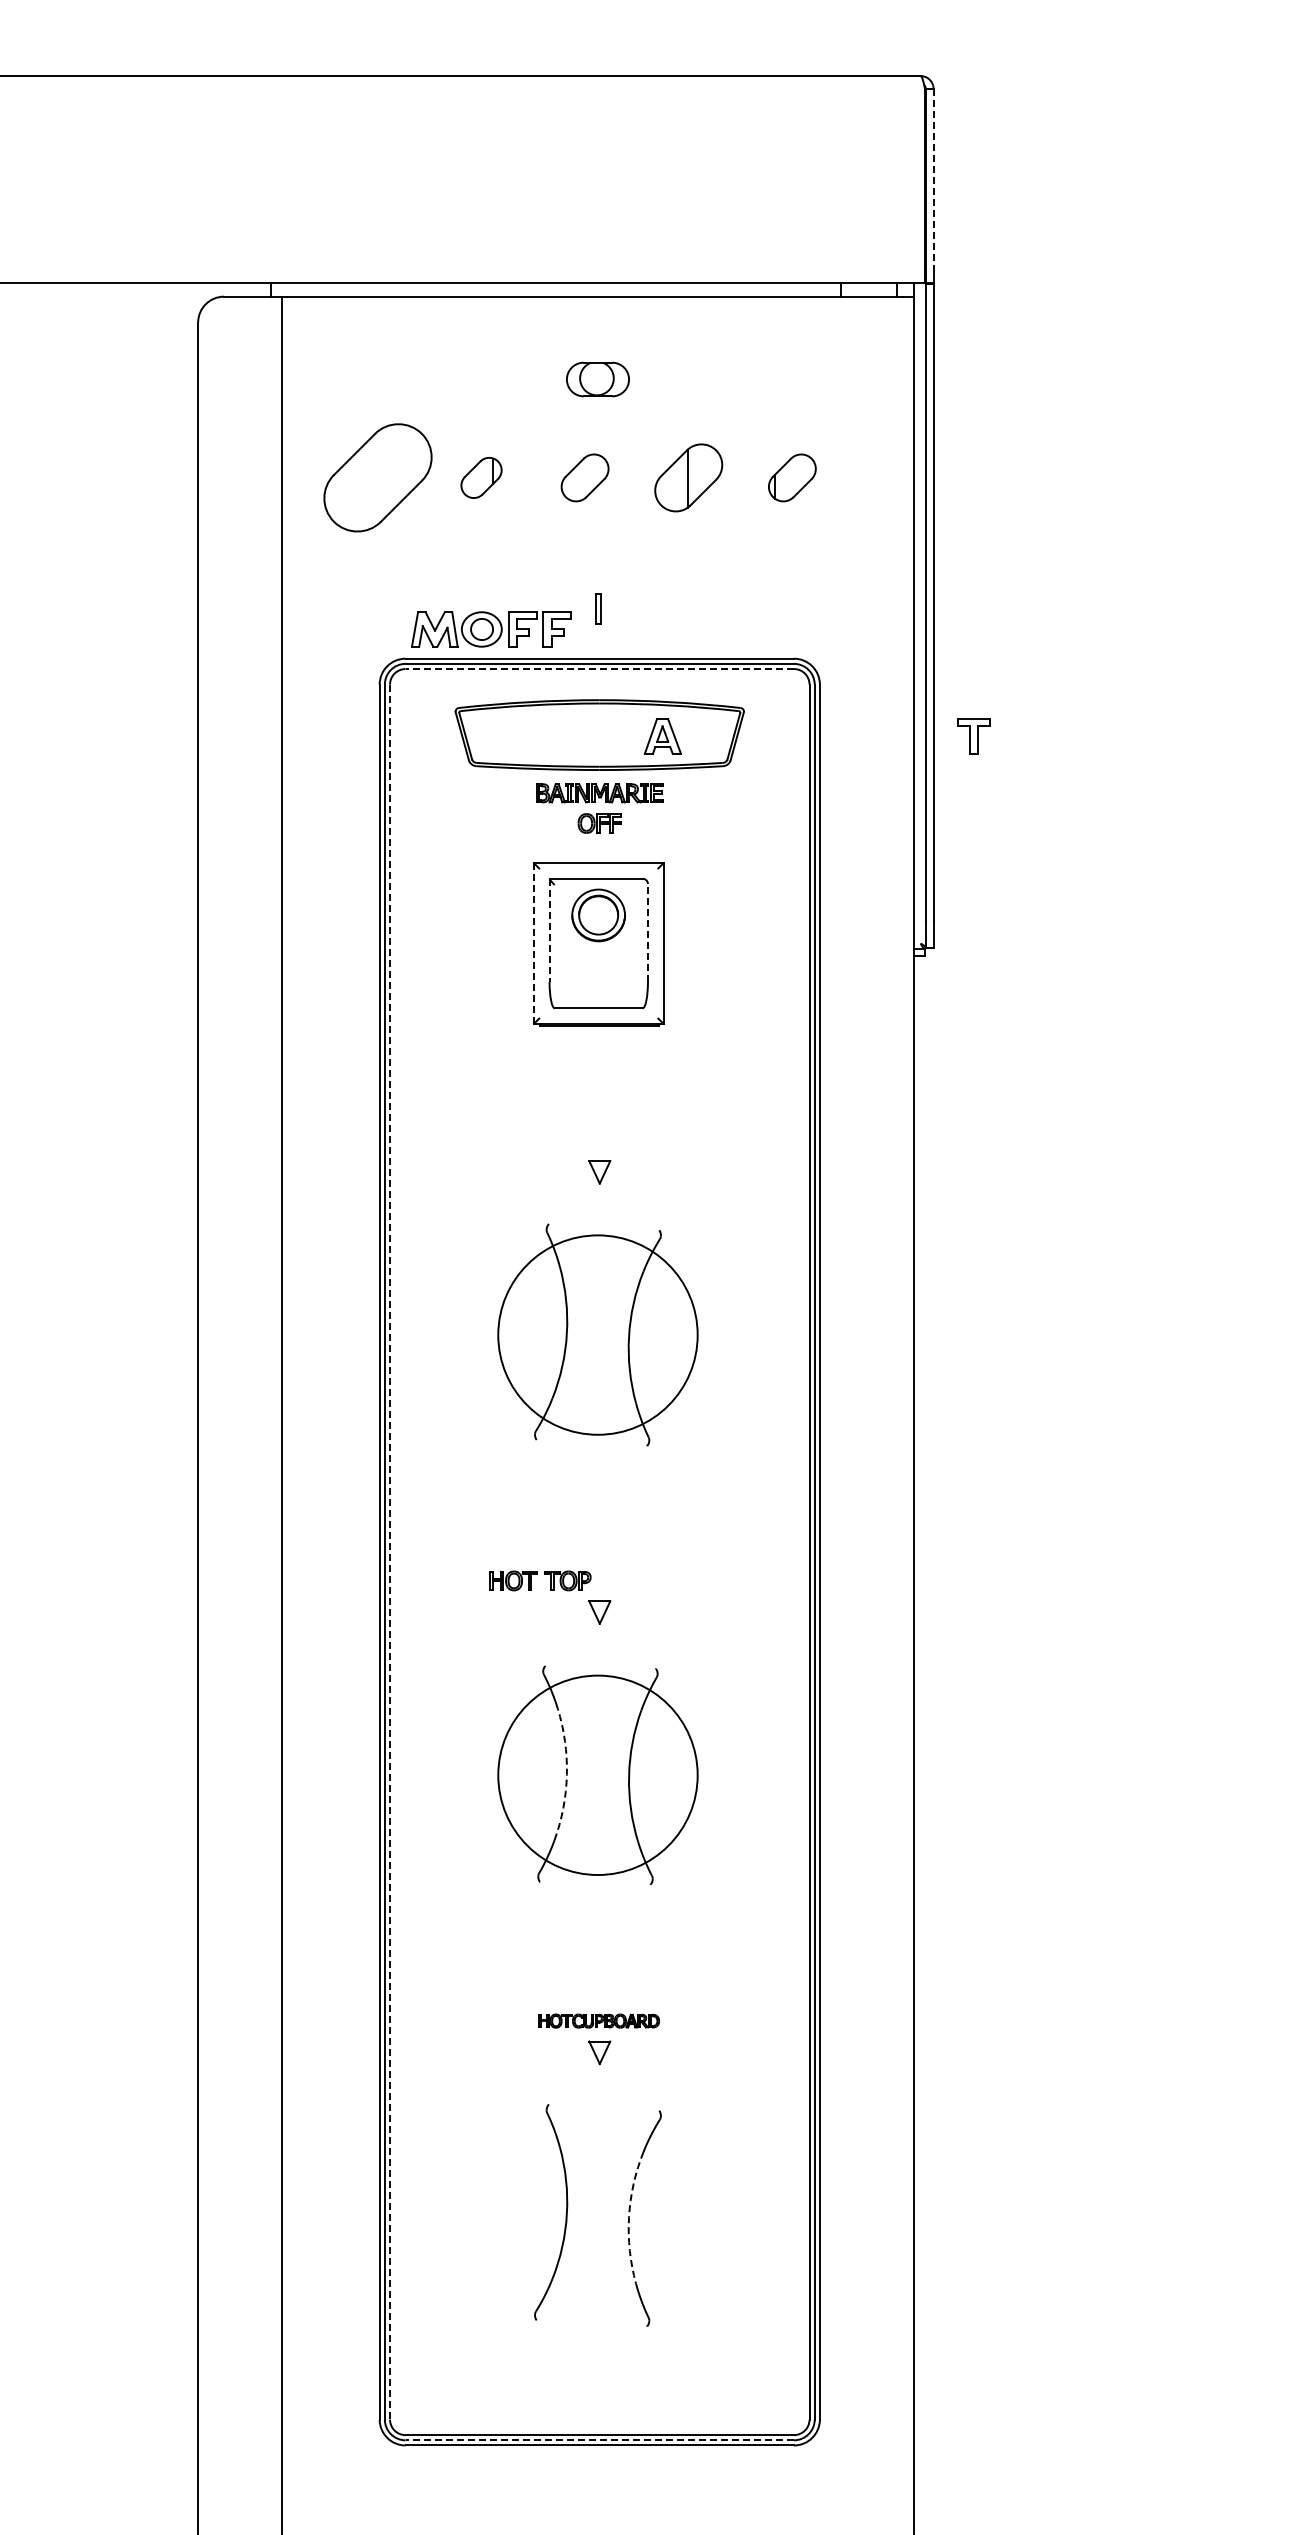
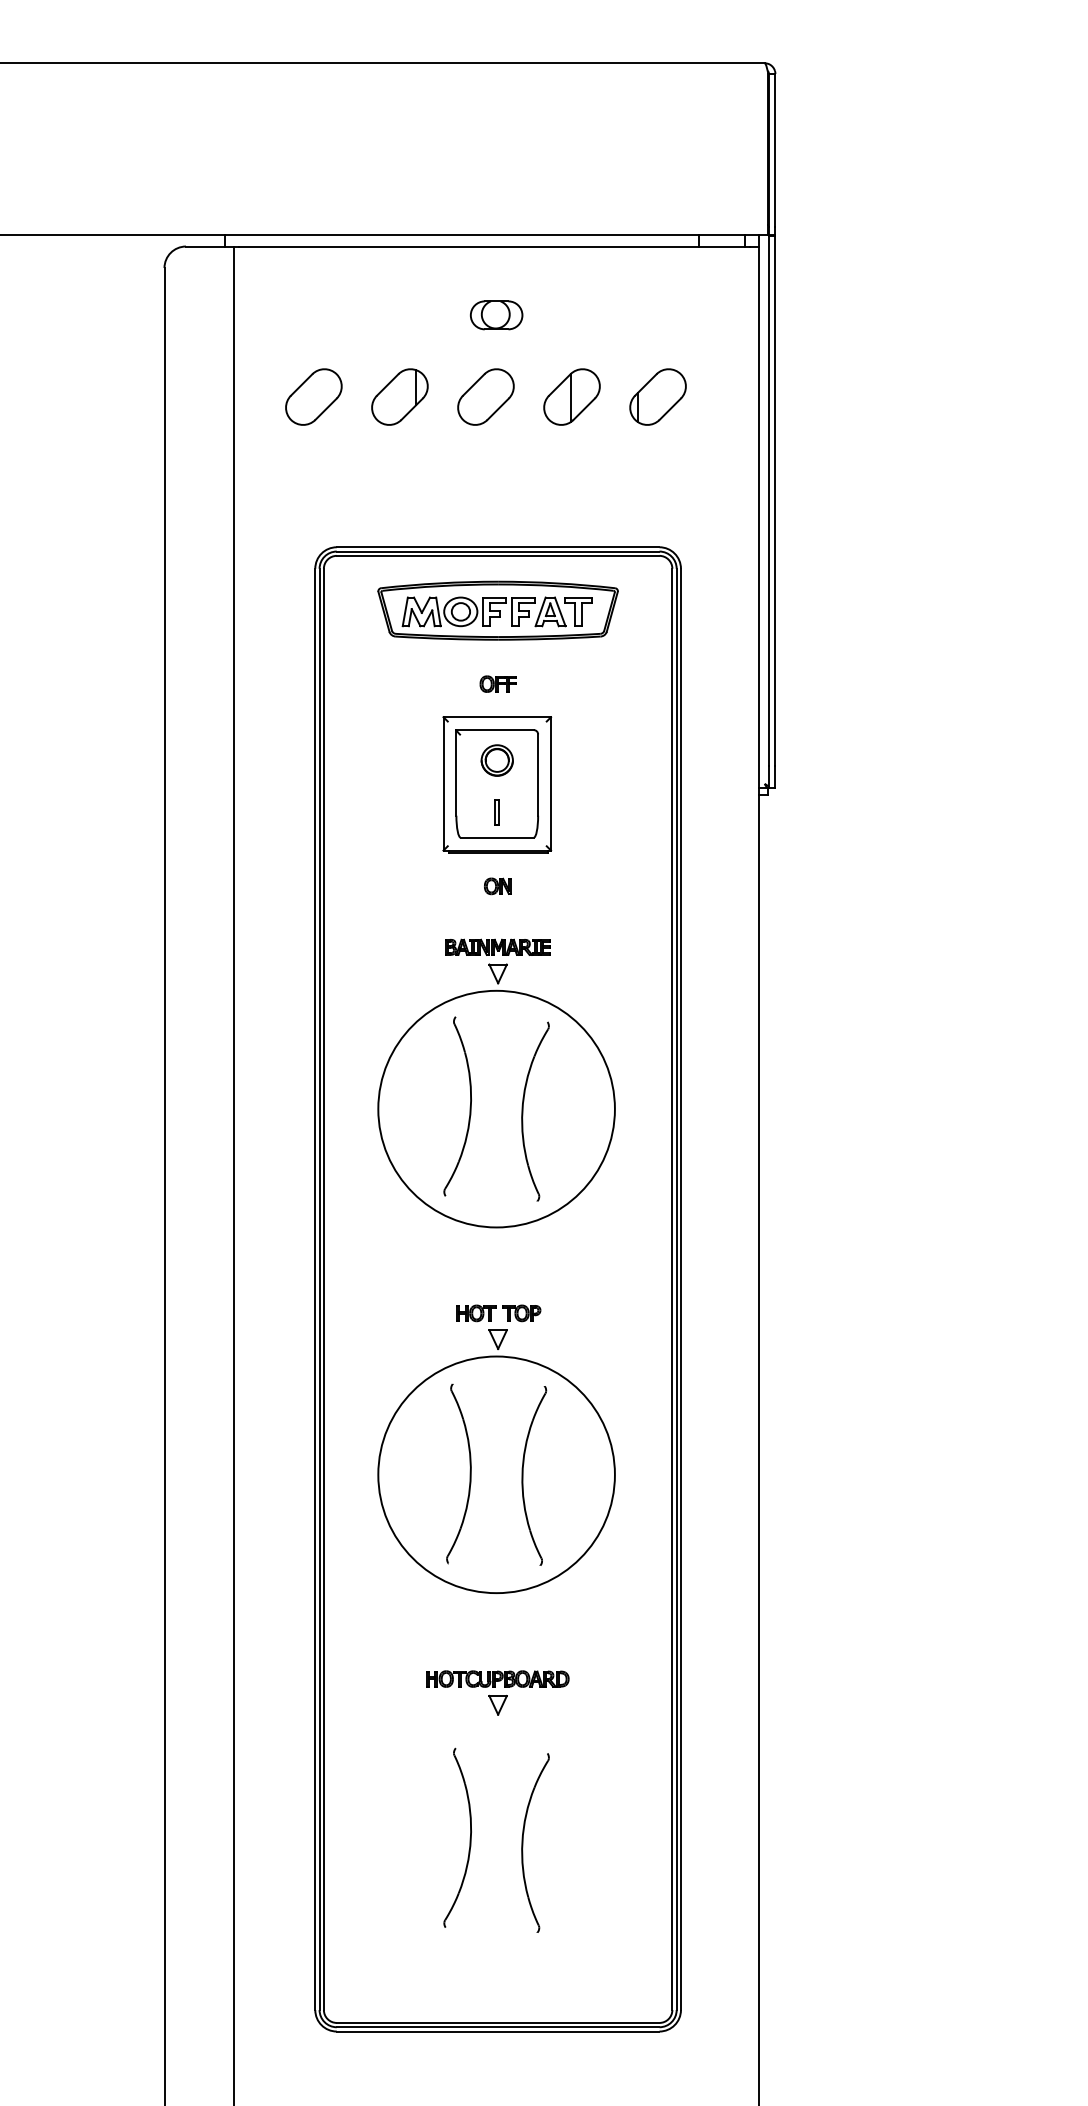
line: (933, 180) -> (775, 150), dashed -> solid
part: (377, 477) -> (313, 396), size x0.62
part: (481, 477) -> (399, 396), size x1.67
part: (584, 477) -> (485, 396), size x1.43
part: (792, 477) -> (658, 396), size x1.43
part: (598, 608) -> (497, 812), moved
part: (491, 629) -> (468, 611), moved
line: (599, 669) -> (497, 556), dashed -> solid
part: (973, 736) -> (578, 611), moved
part: (599, 793) -> (497, 947), moved
part: (598, 915) -> (497, 760), size x0.71
line: (549, 930) -> (456, 773), dashed -> solid
line: (647, 932) -> (537, 774), dashed -> solid
line: (534, 944) -> (443, 784), dashed -> solid
part: (598, 1066) -> (497, 886), added
circle: (597, 1334) -> (496, 1108), size x1.43
line: (390, 1552) -> (324, 1289), dashed -> solid
part: (537, 1574) -> (496, 1308), moved
arc: (566, 1774) -> (470, 1474), dashed -> solid
circle: (597, 1774) -> (496, 1474), size x1.43
part: (599, 2020) -> (497, 1678), size x1.43
arc: (629, 2217) -> (522, 1842), dashed -> solid
line: (599, 2440) -> (497, 2027), dashed -> solid

